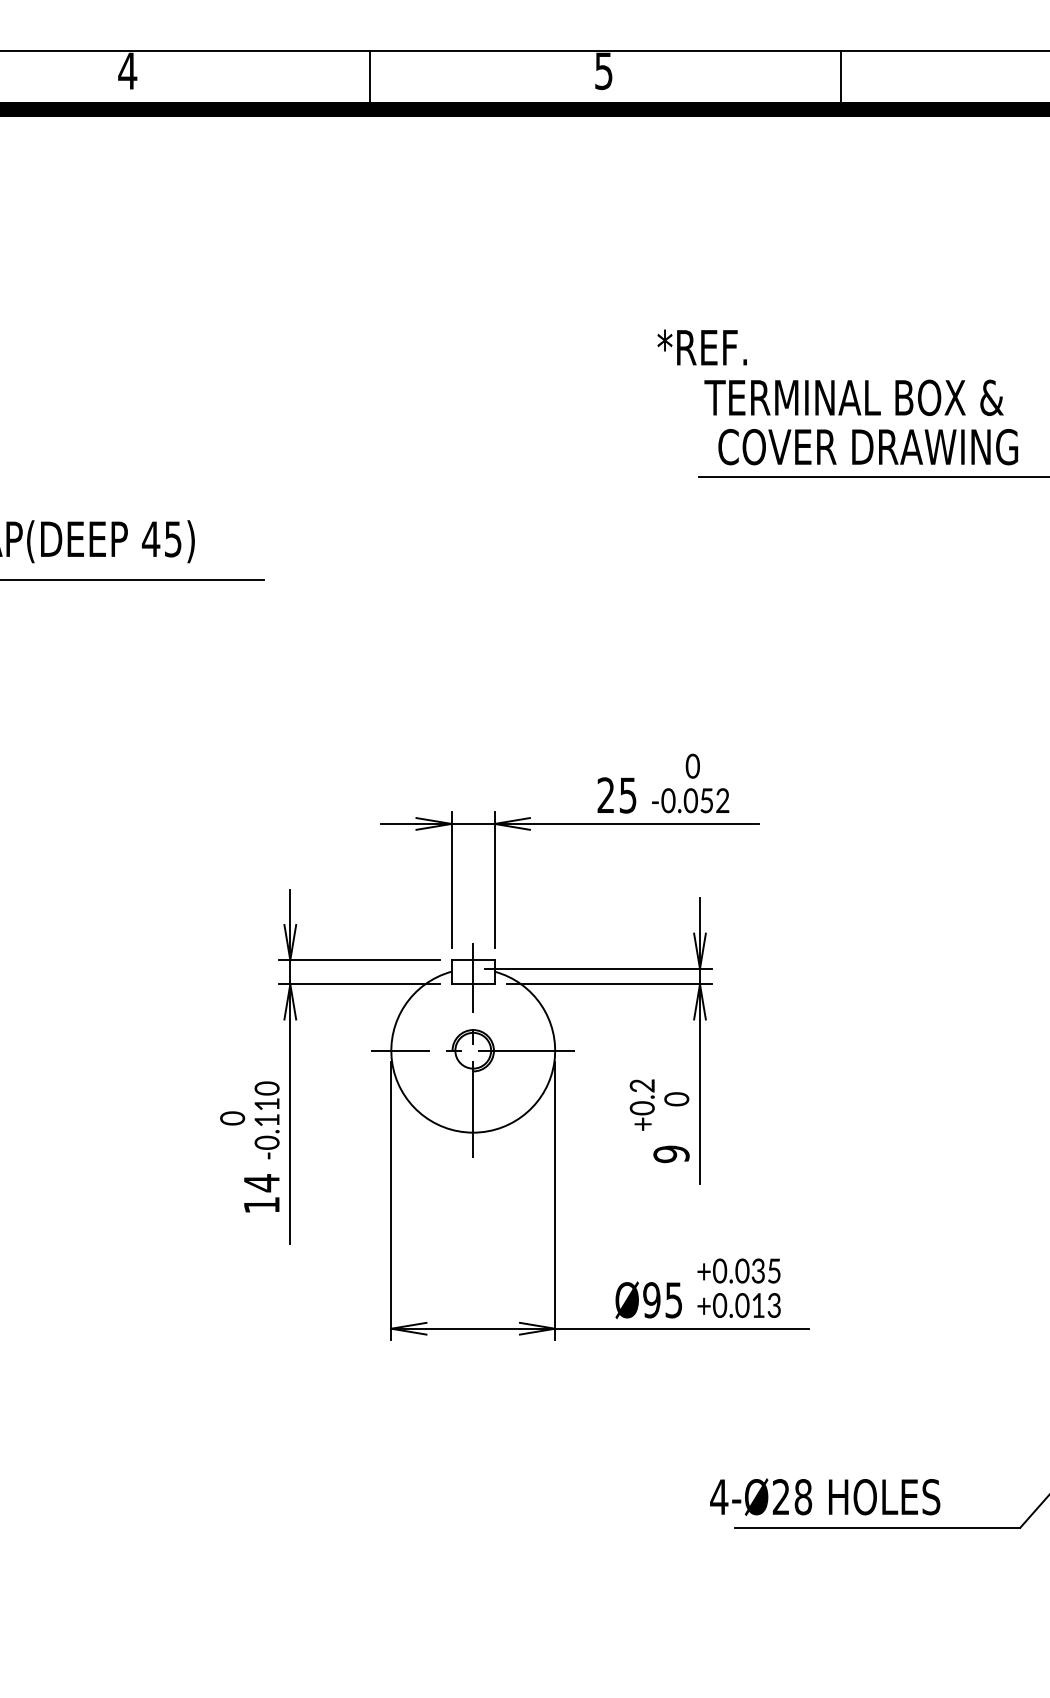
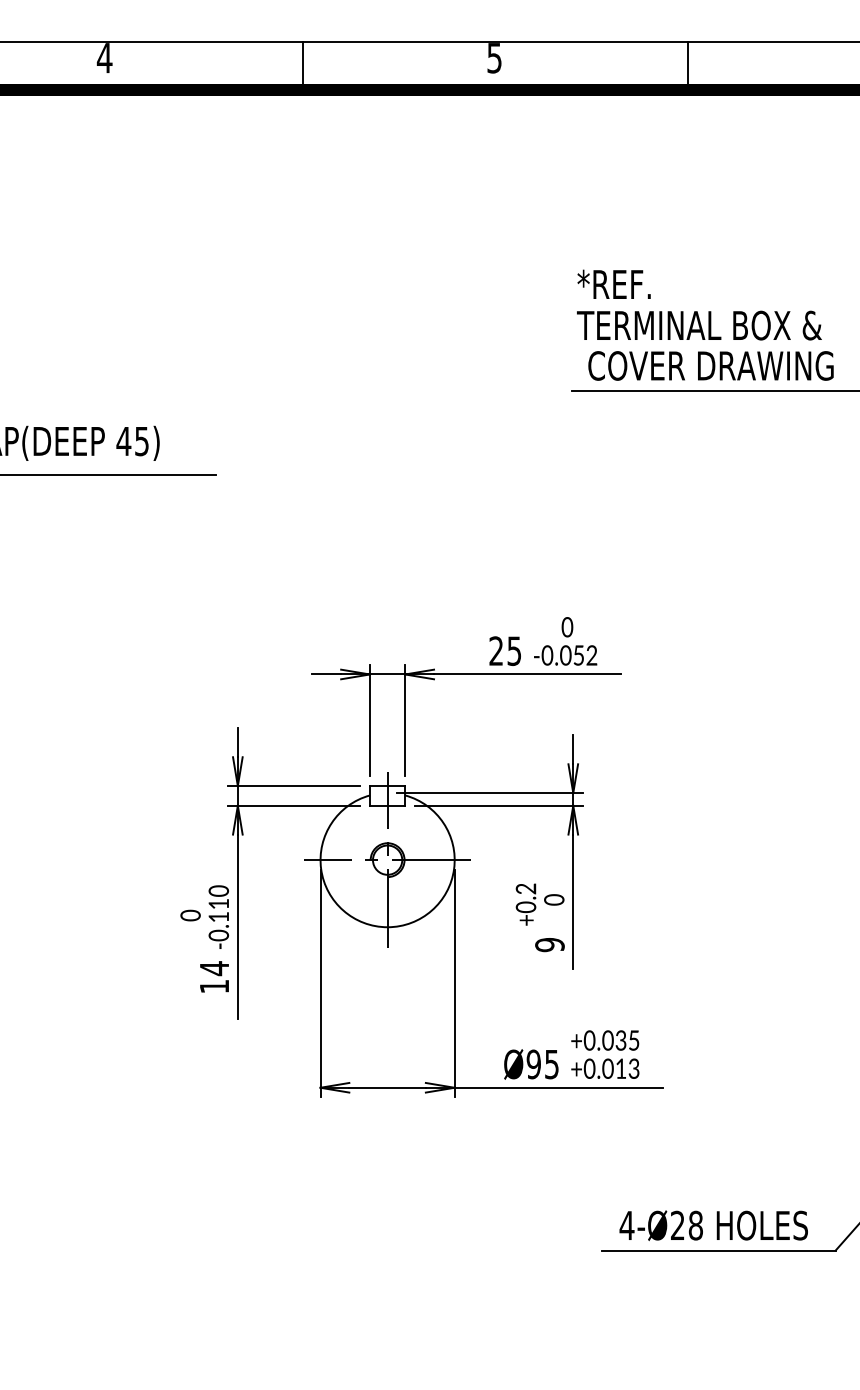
text: (701, 346) -> (613, 283), moved
text: (824, 1496) -> (713, 1225), moved

